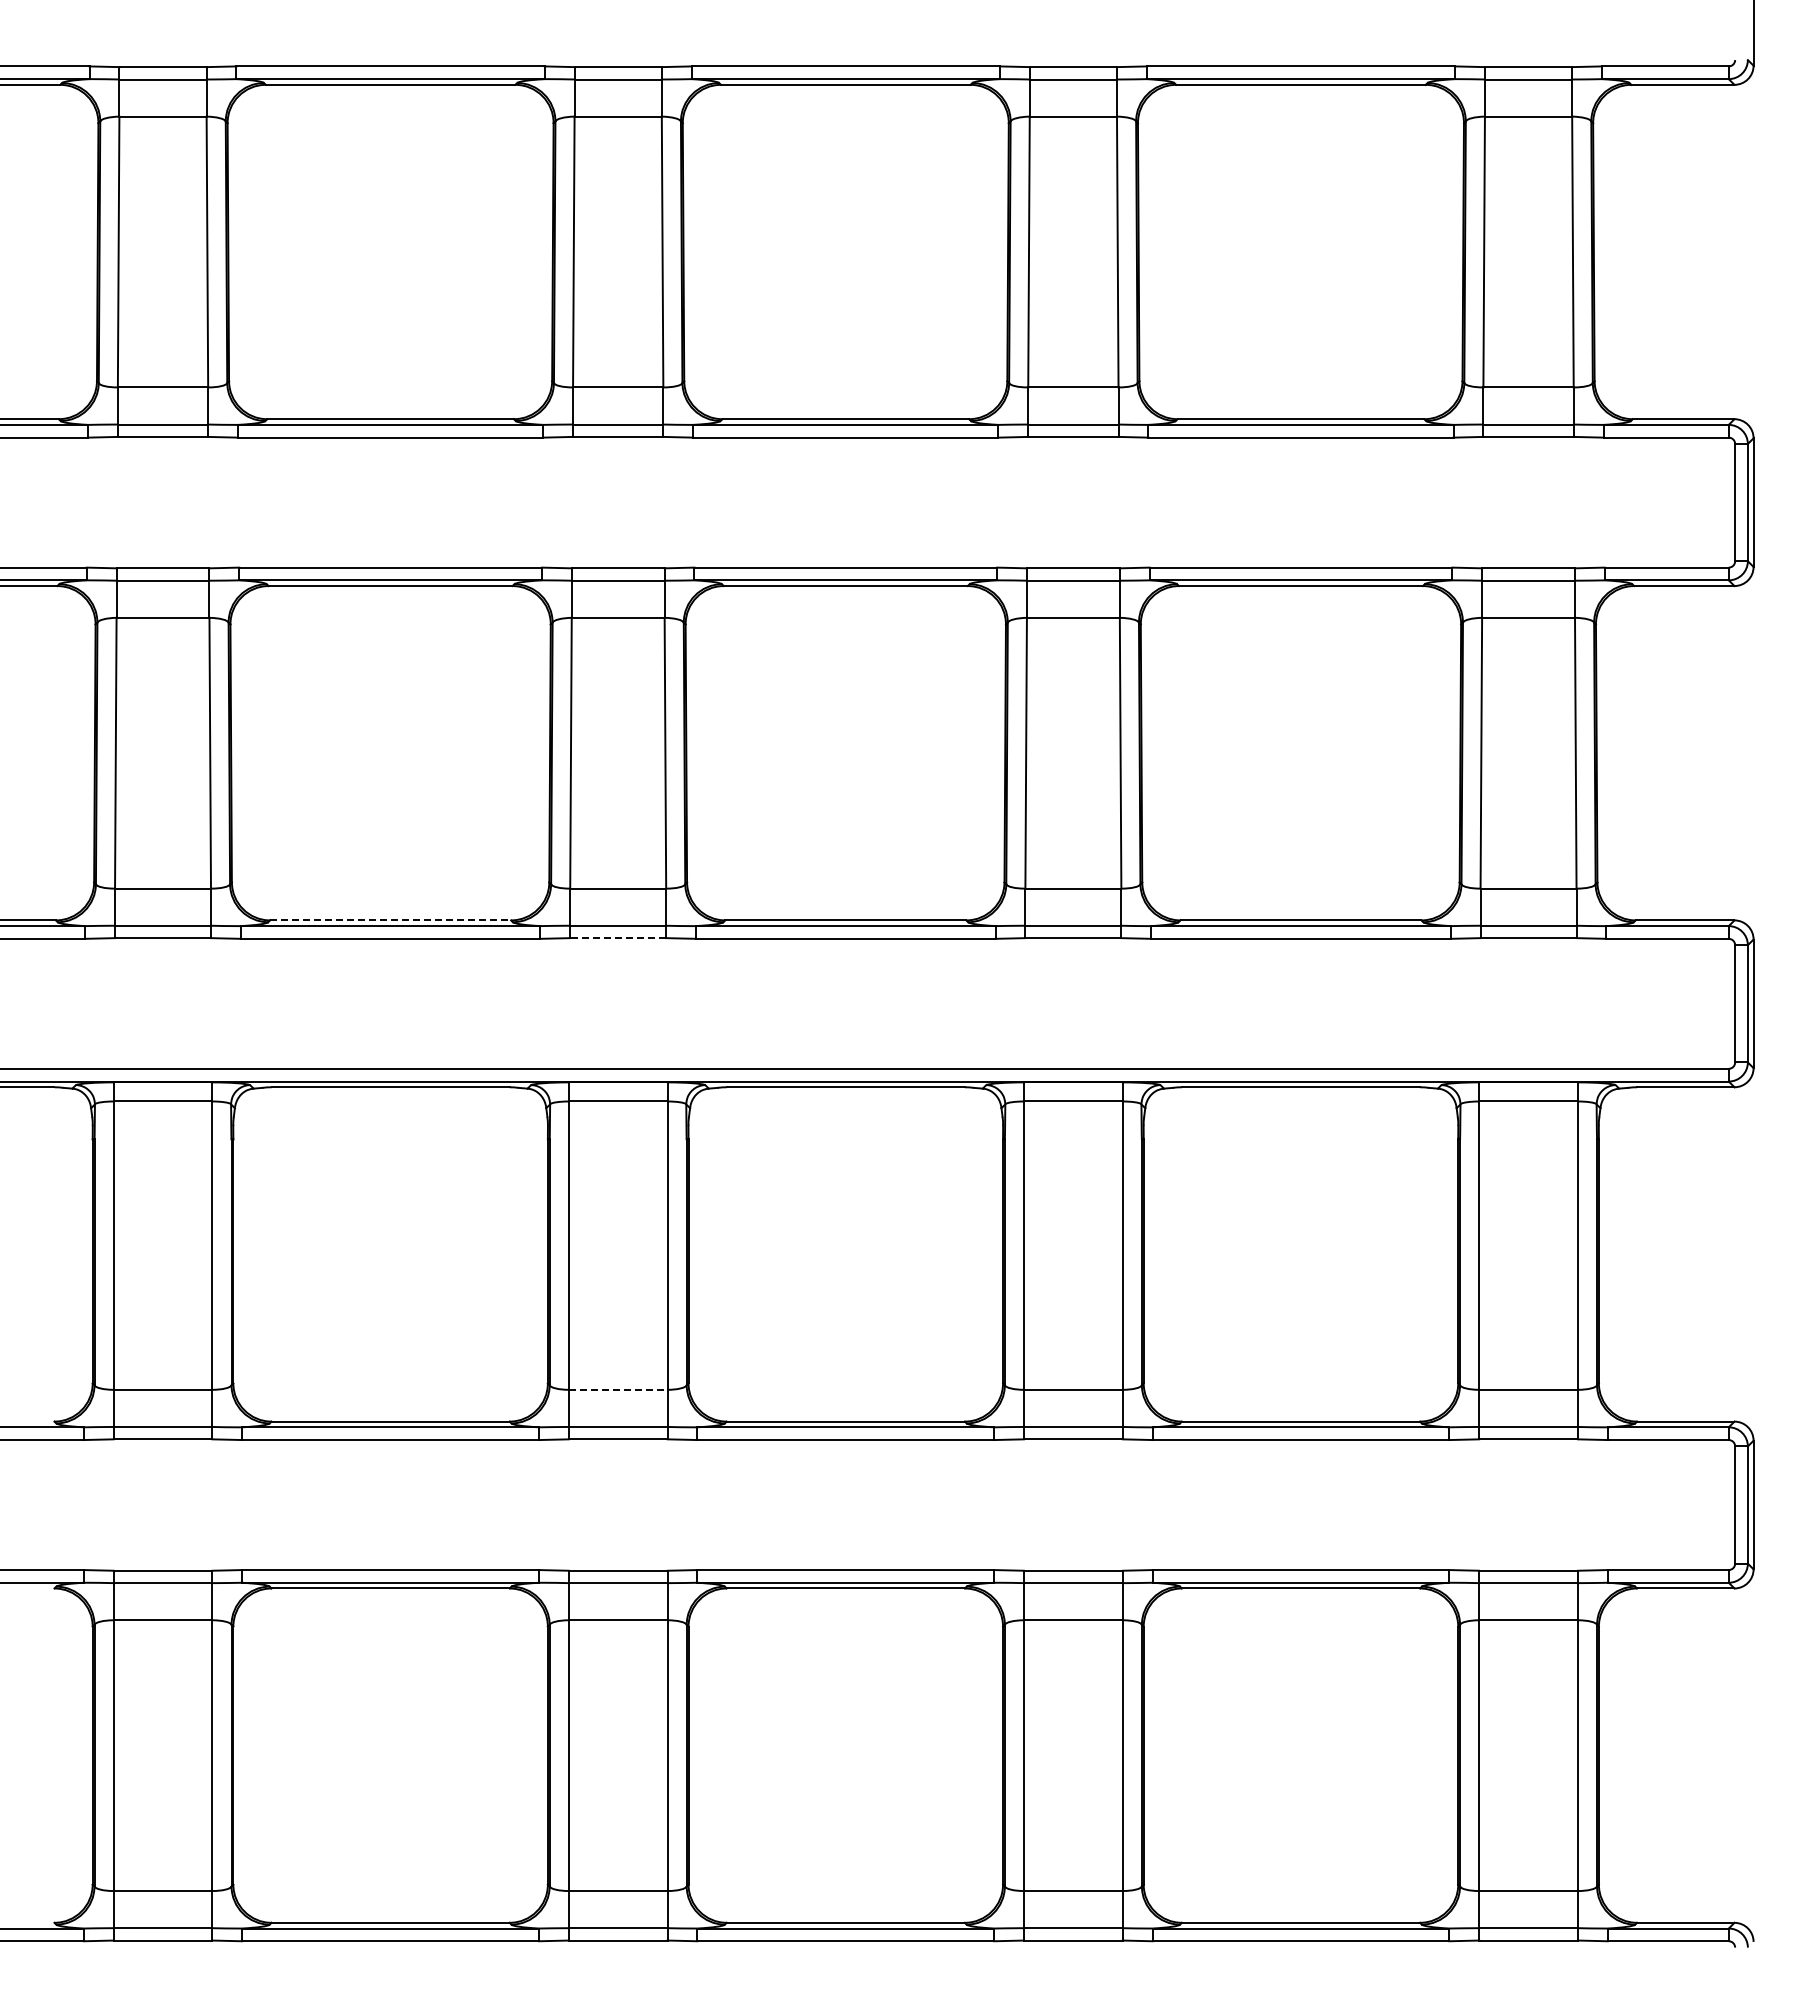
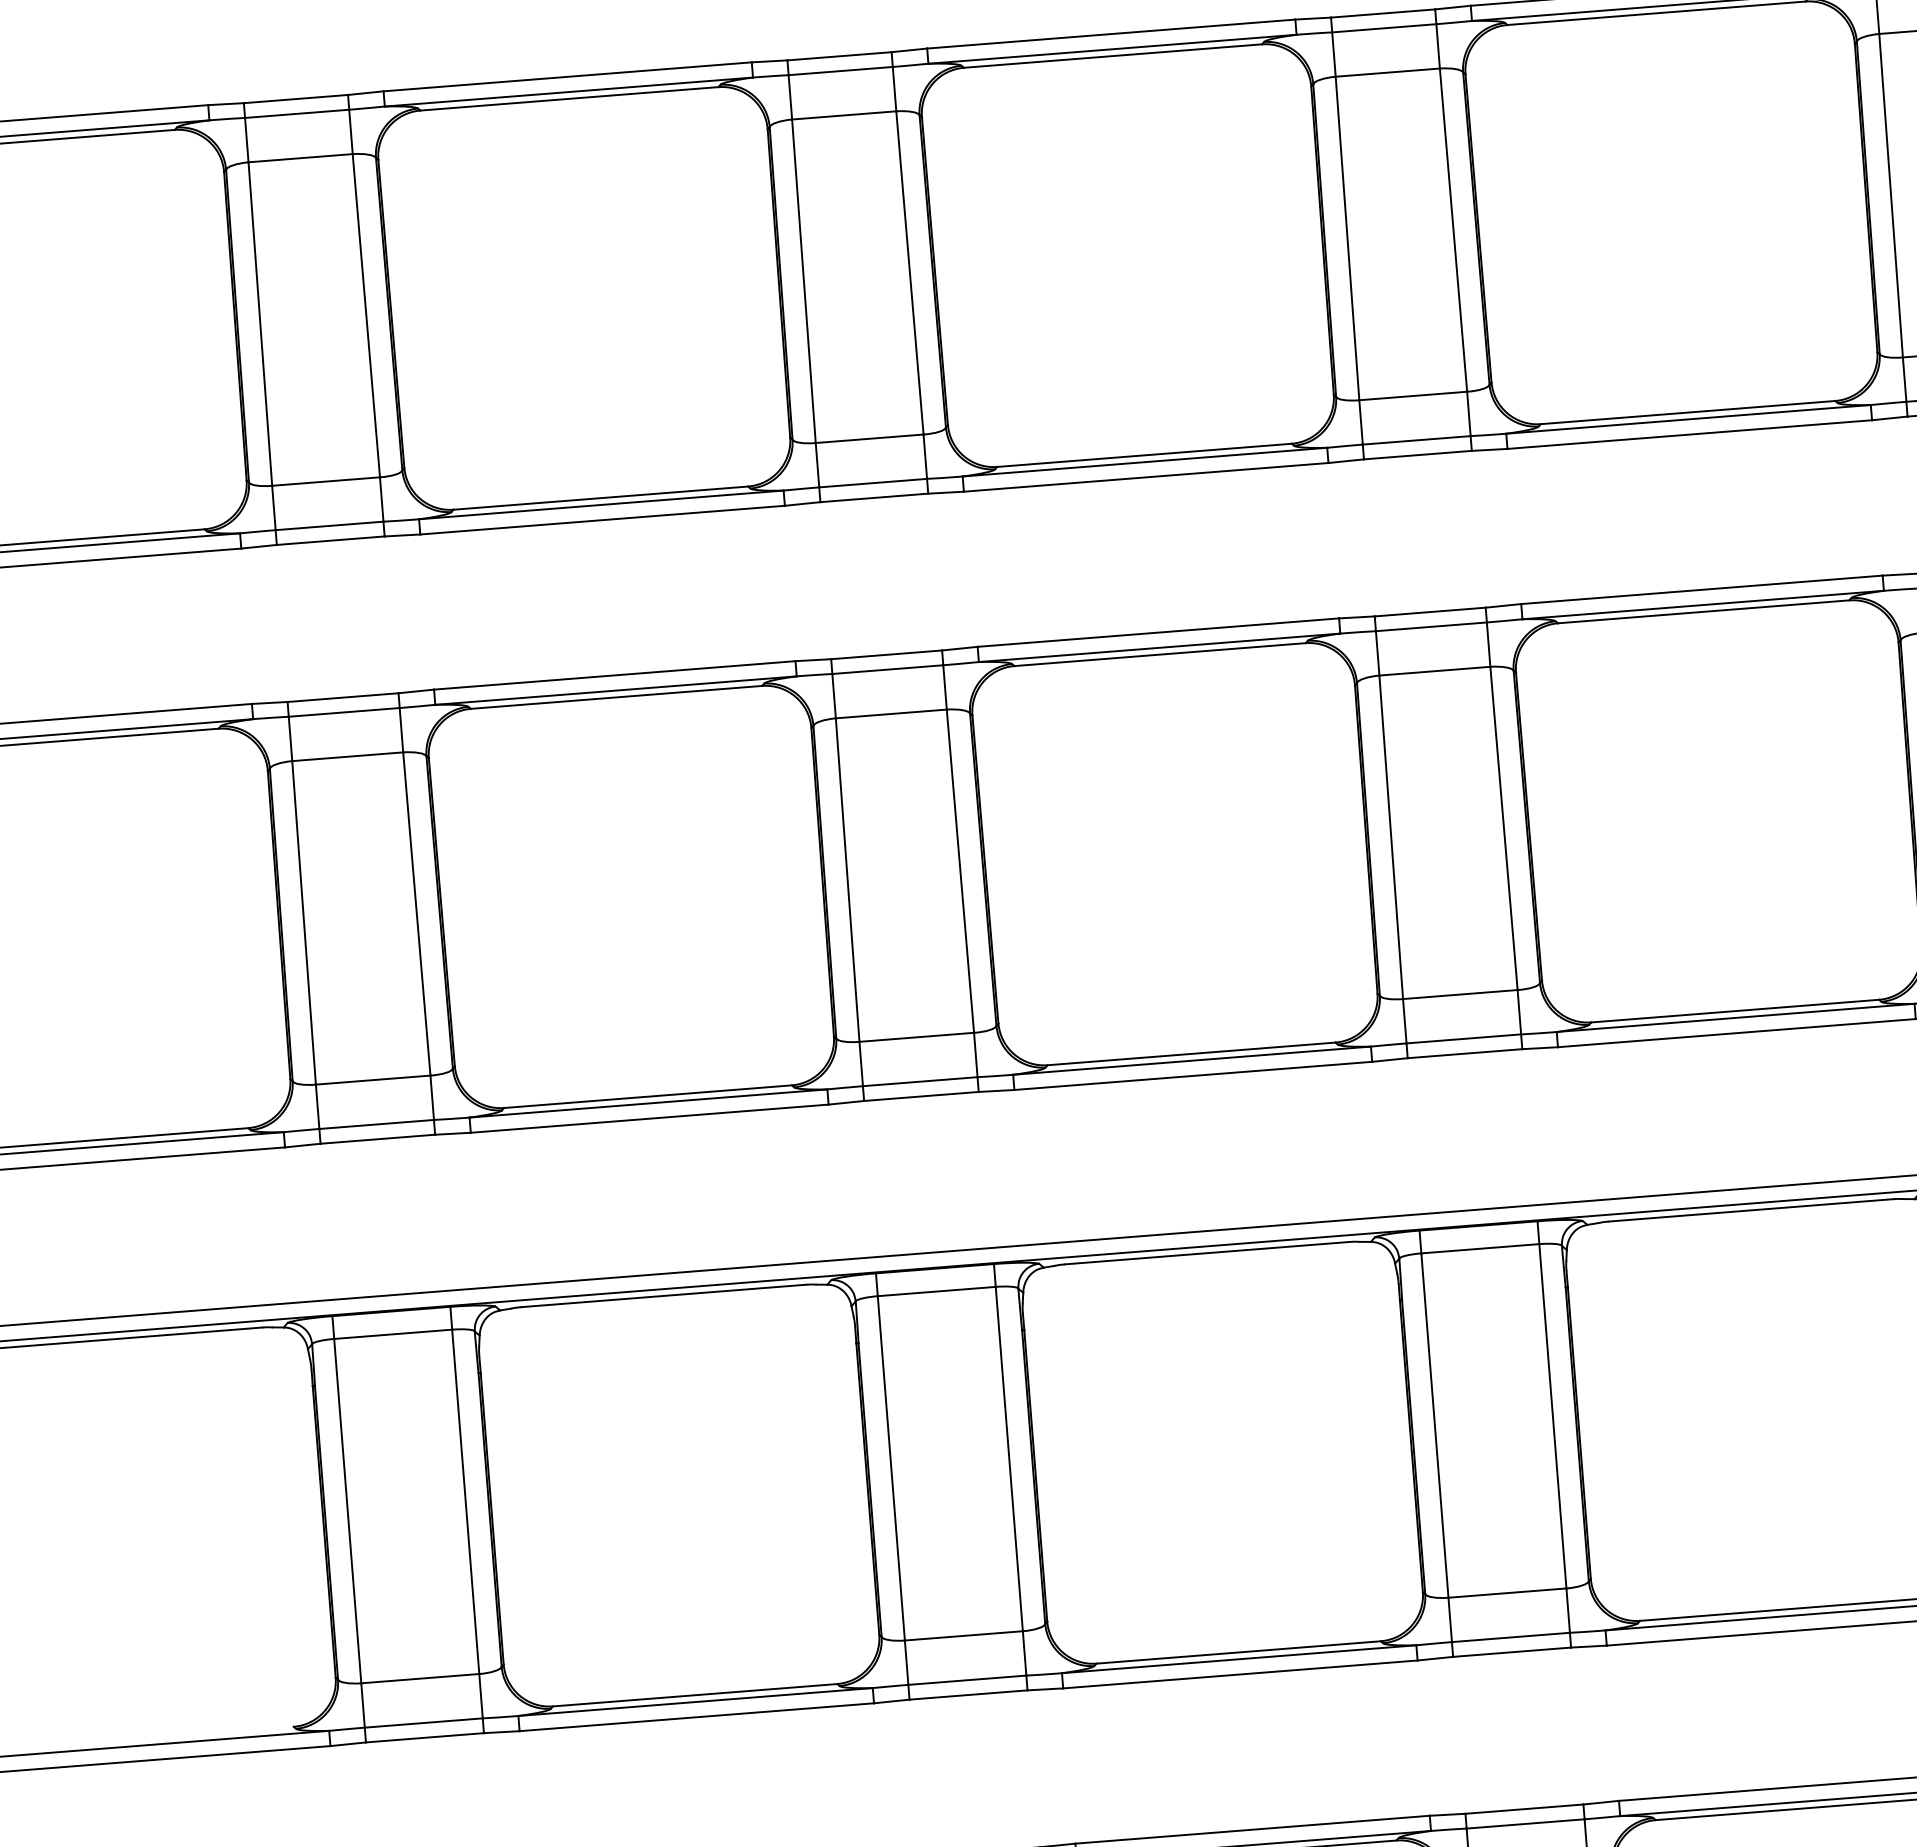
line: (391, 920) -> (649, 1096), dashed -> solid
line: (618, 938) -> (921, 1096), dashed -> solid
line: (618, 1389) -> (964, 1635), dashed -> solid

